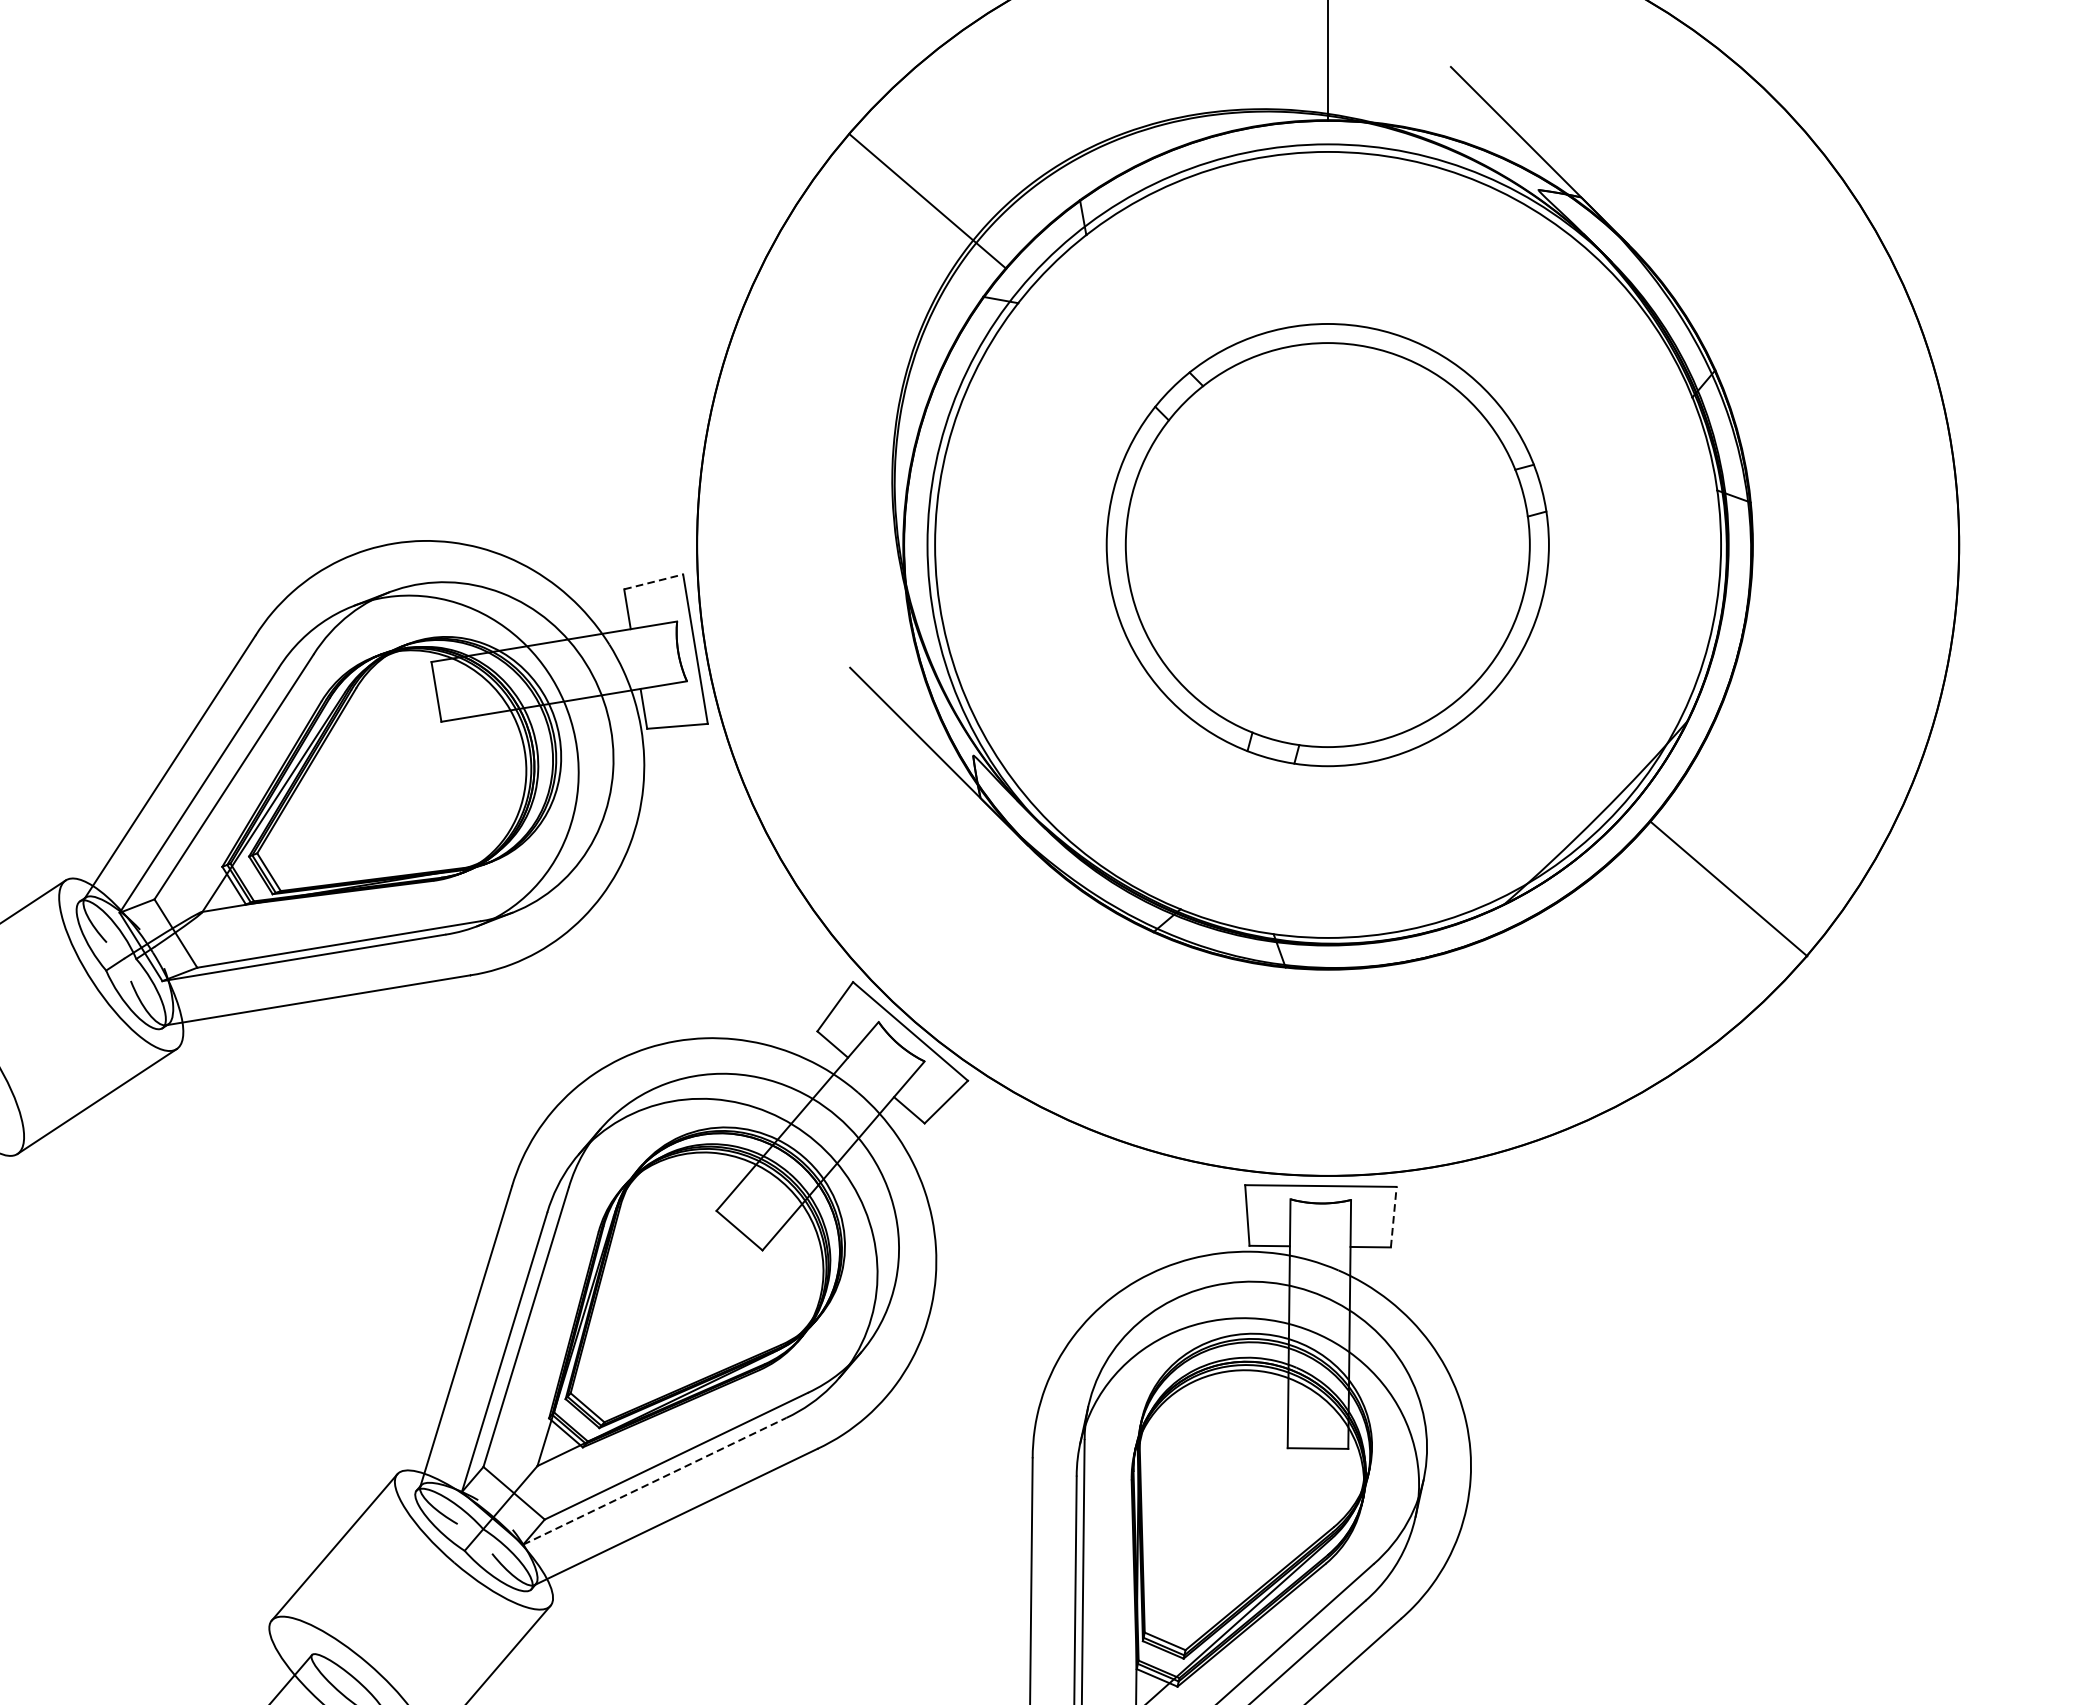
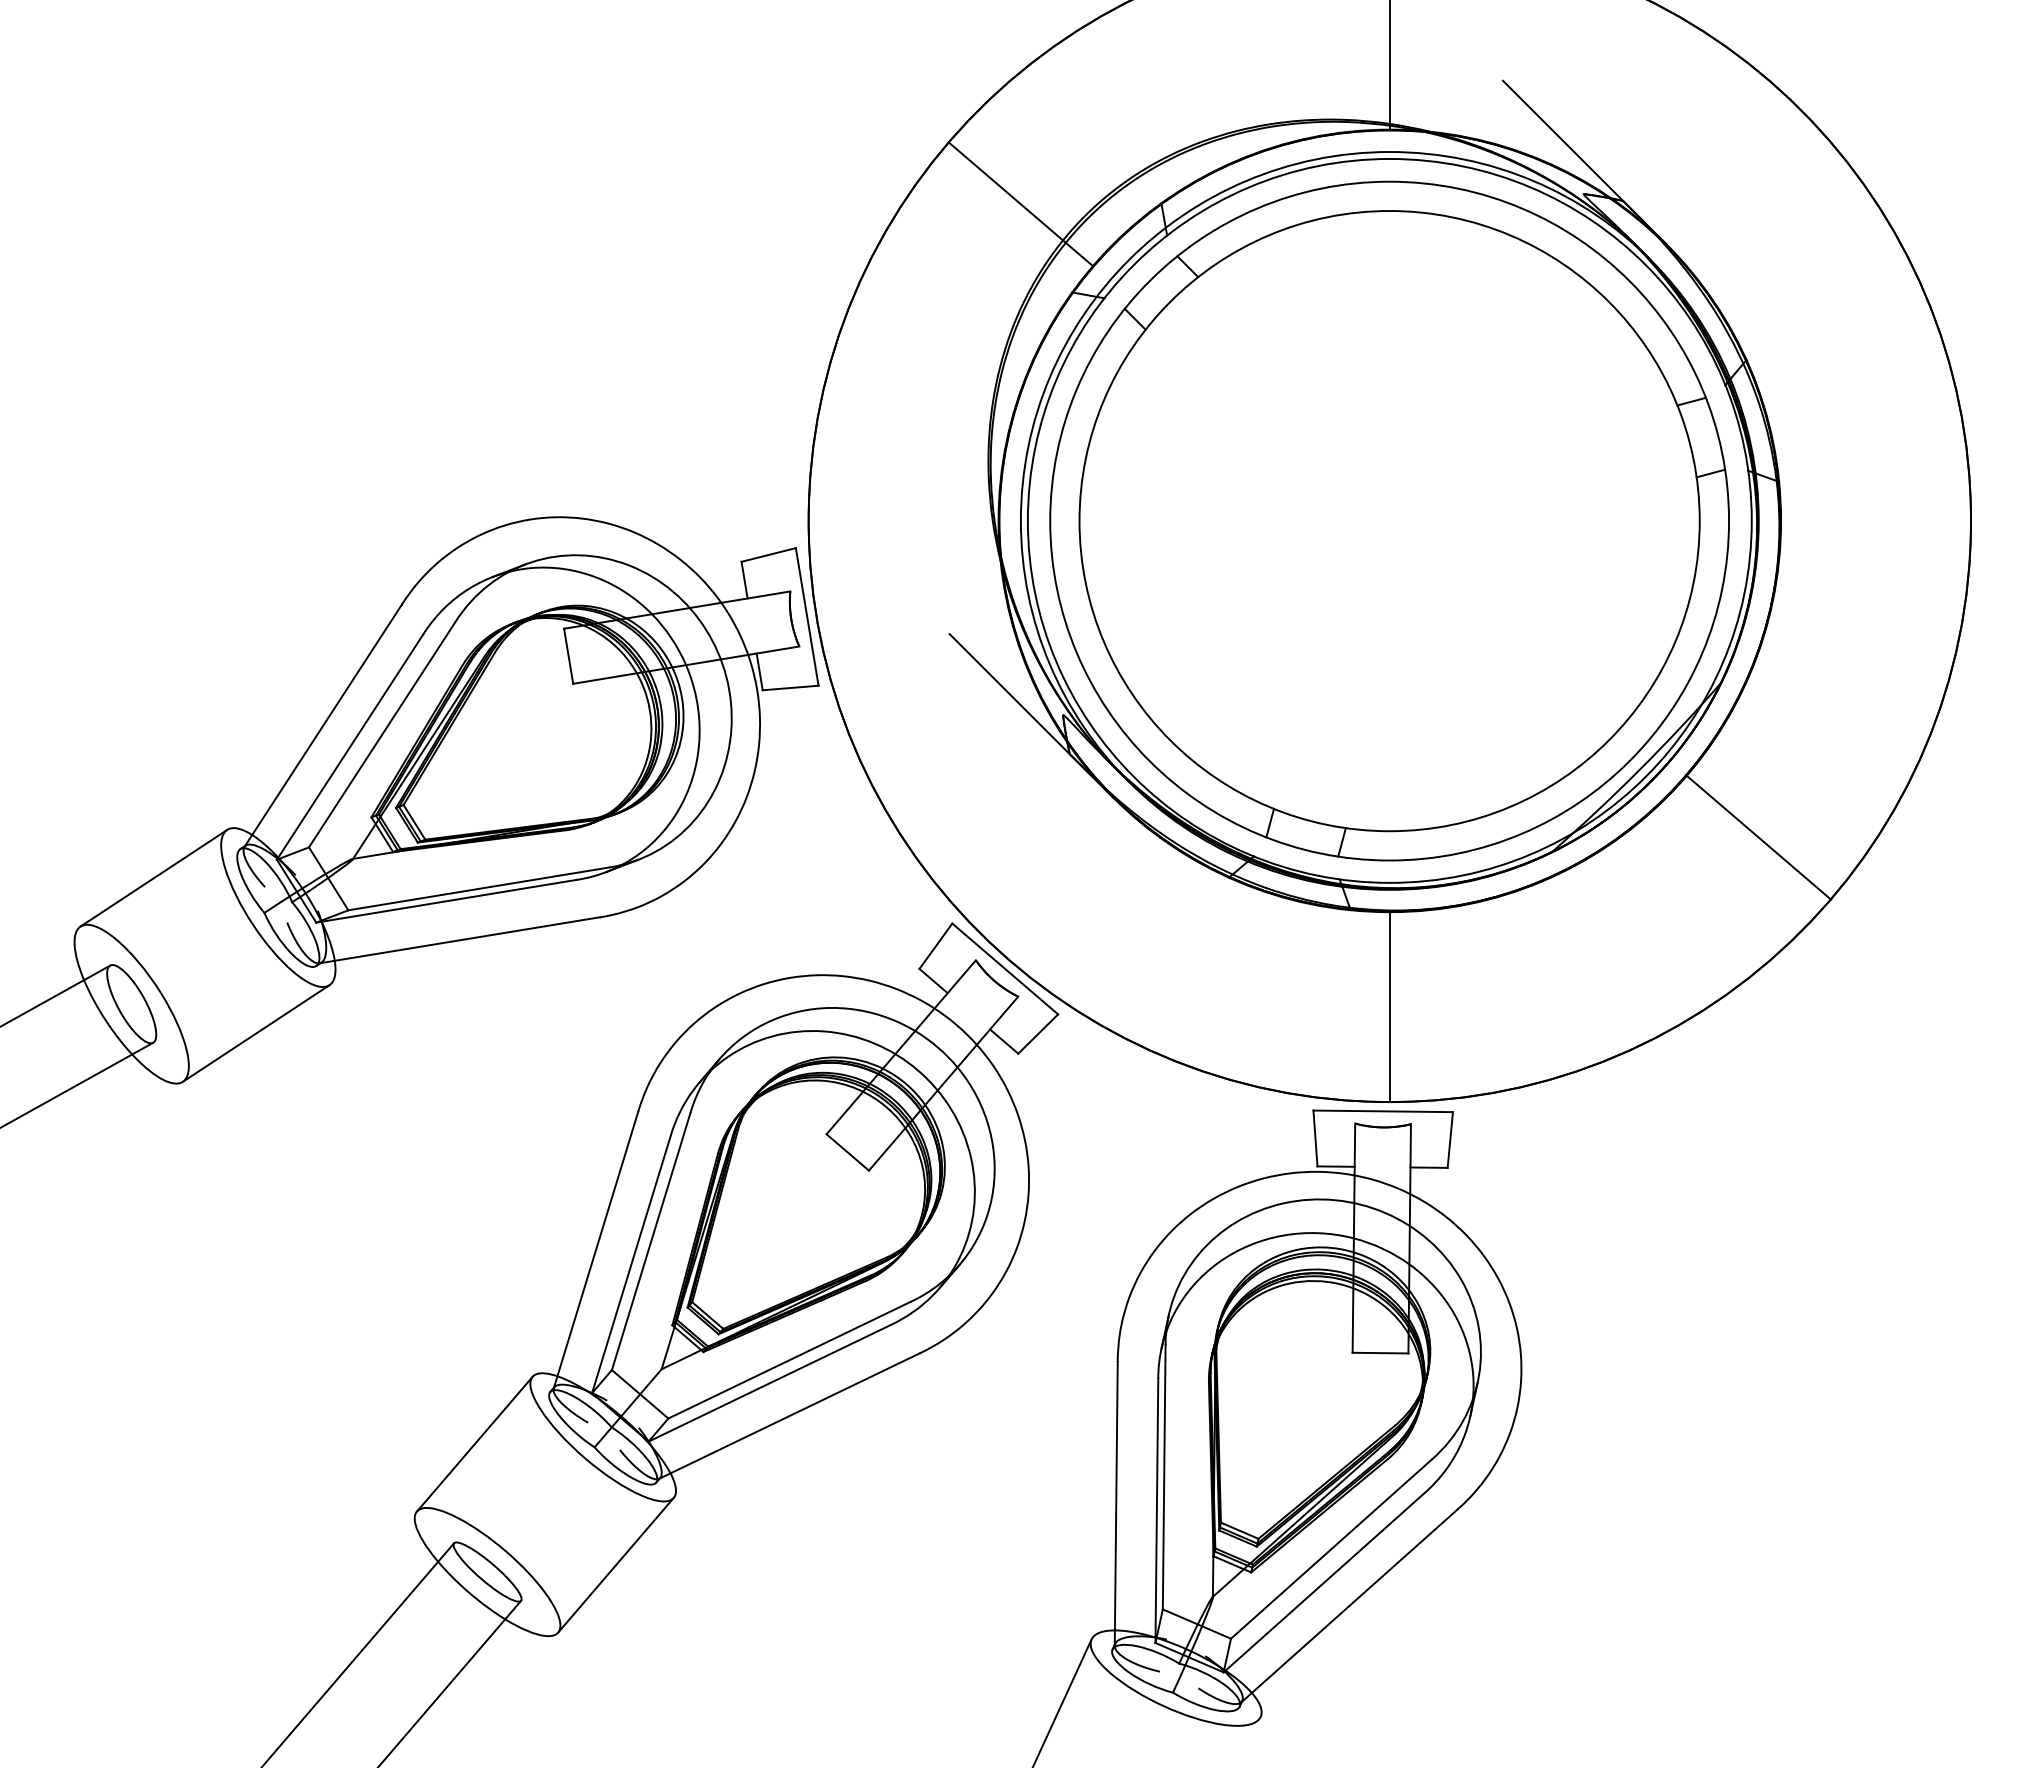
part: (1327, 544) -> (1389, 520), size x1.67
line: (653, 581) -> (768, 554), dashed -> solid
line: (1327, 1072) -> (1389, 1006), added
line: (1393, 1217) -> (1450, 1140), dashed -> solid
line: (655, 1481) -> (770, 1383), dashed -> solid

